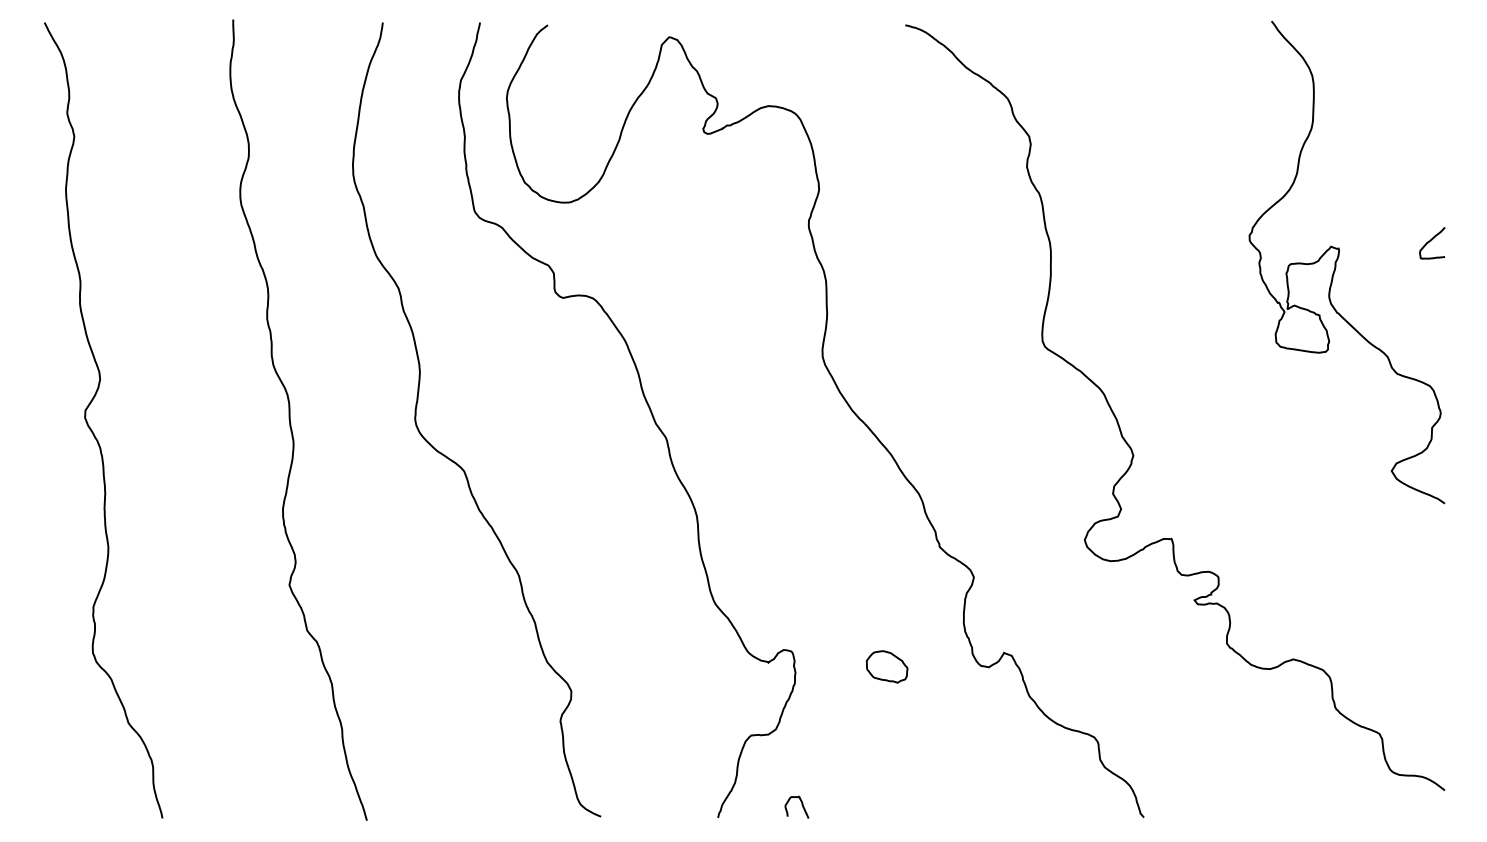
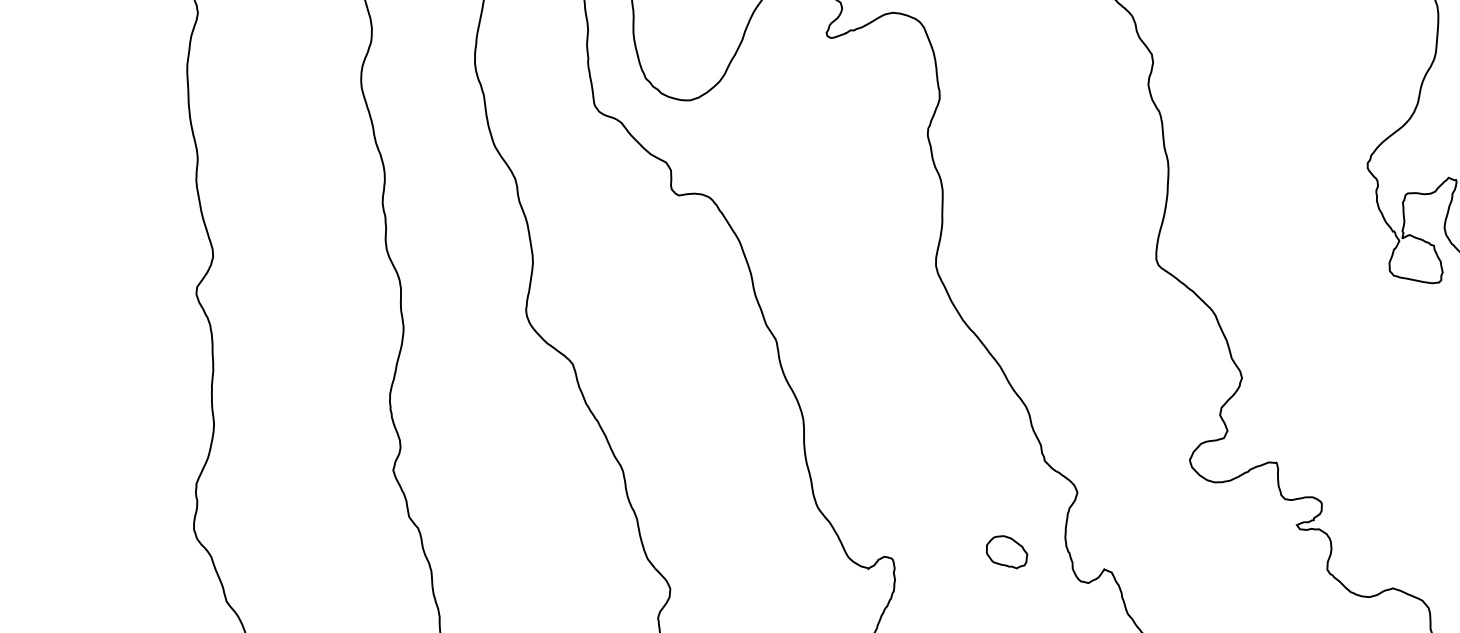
part: (886, 666) -> (1006, 551), moved

